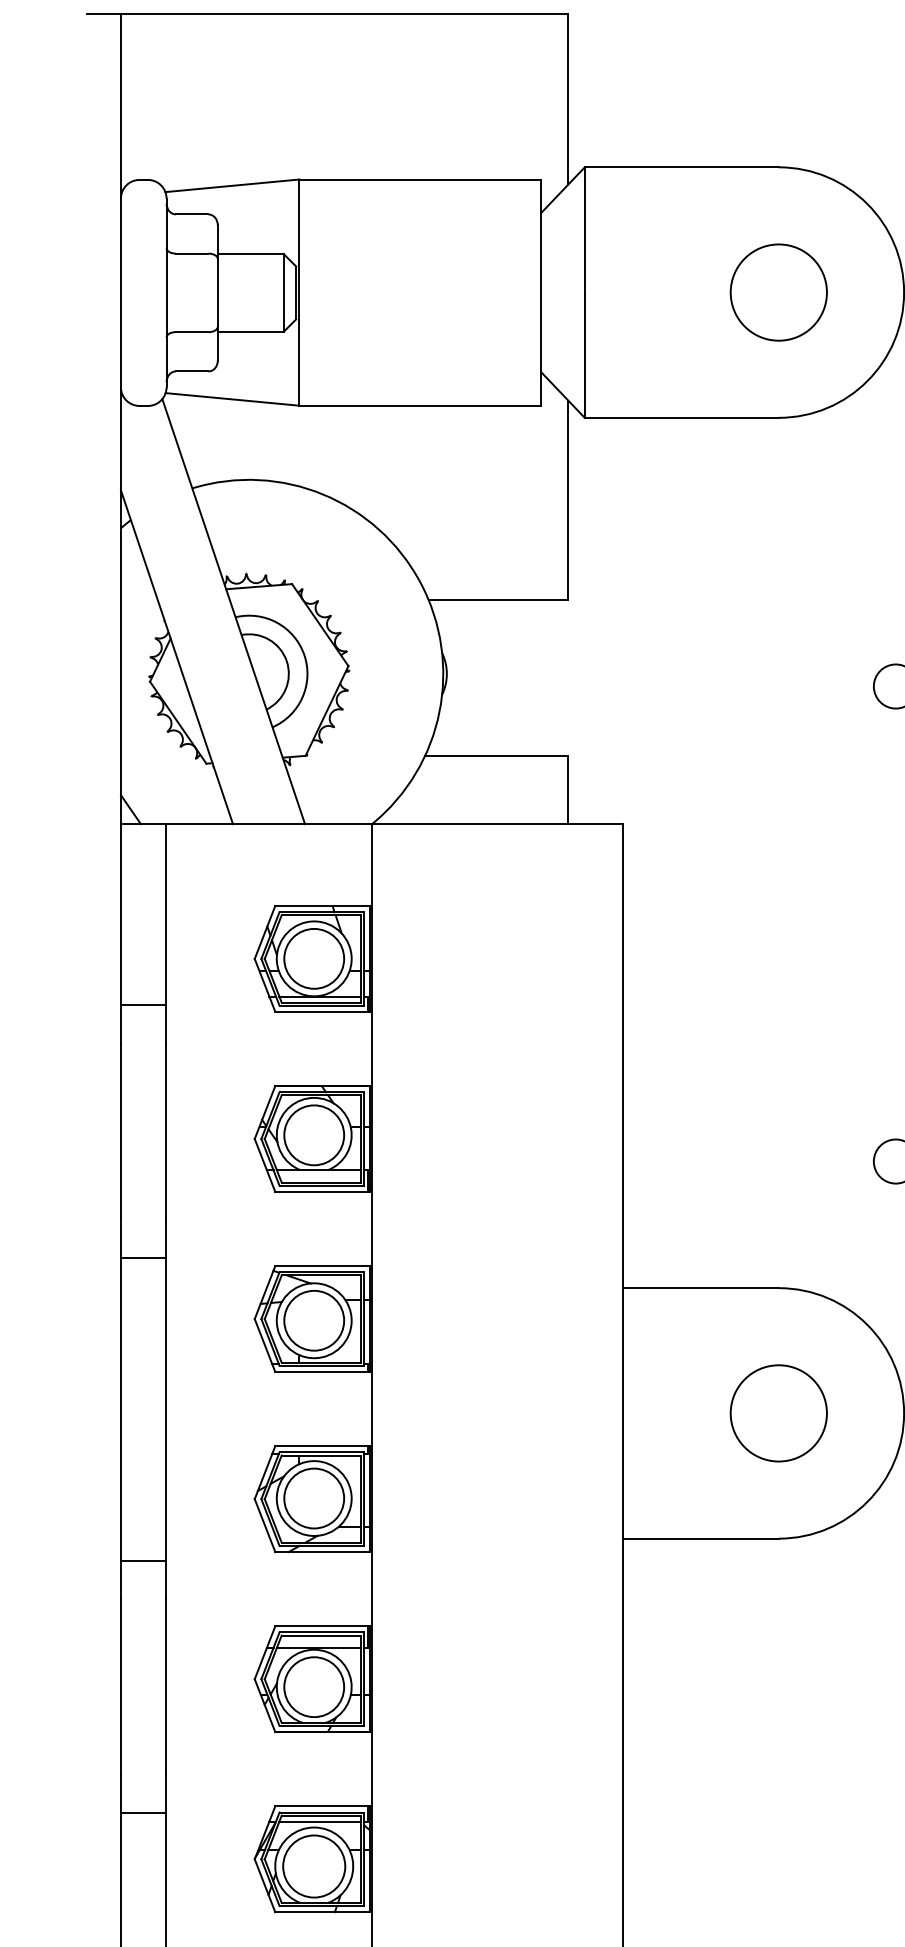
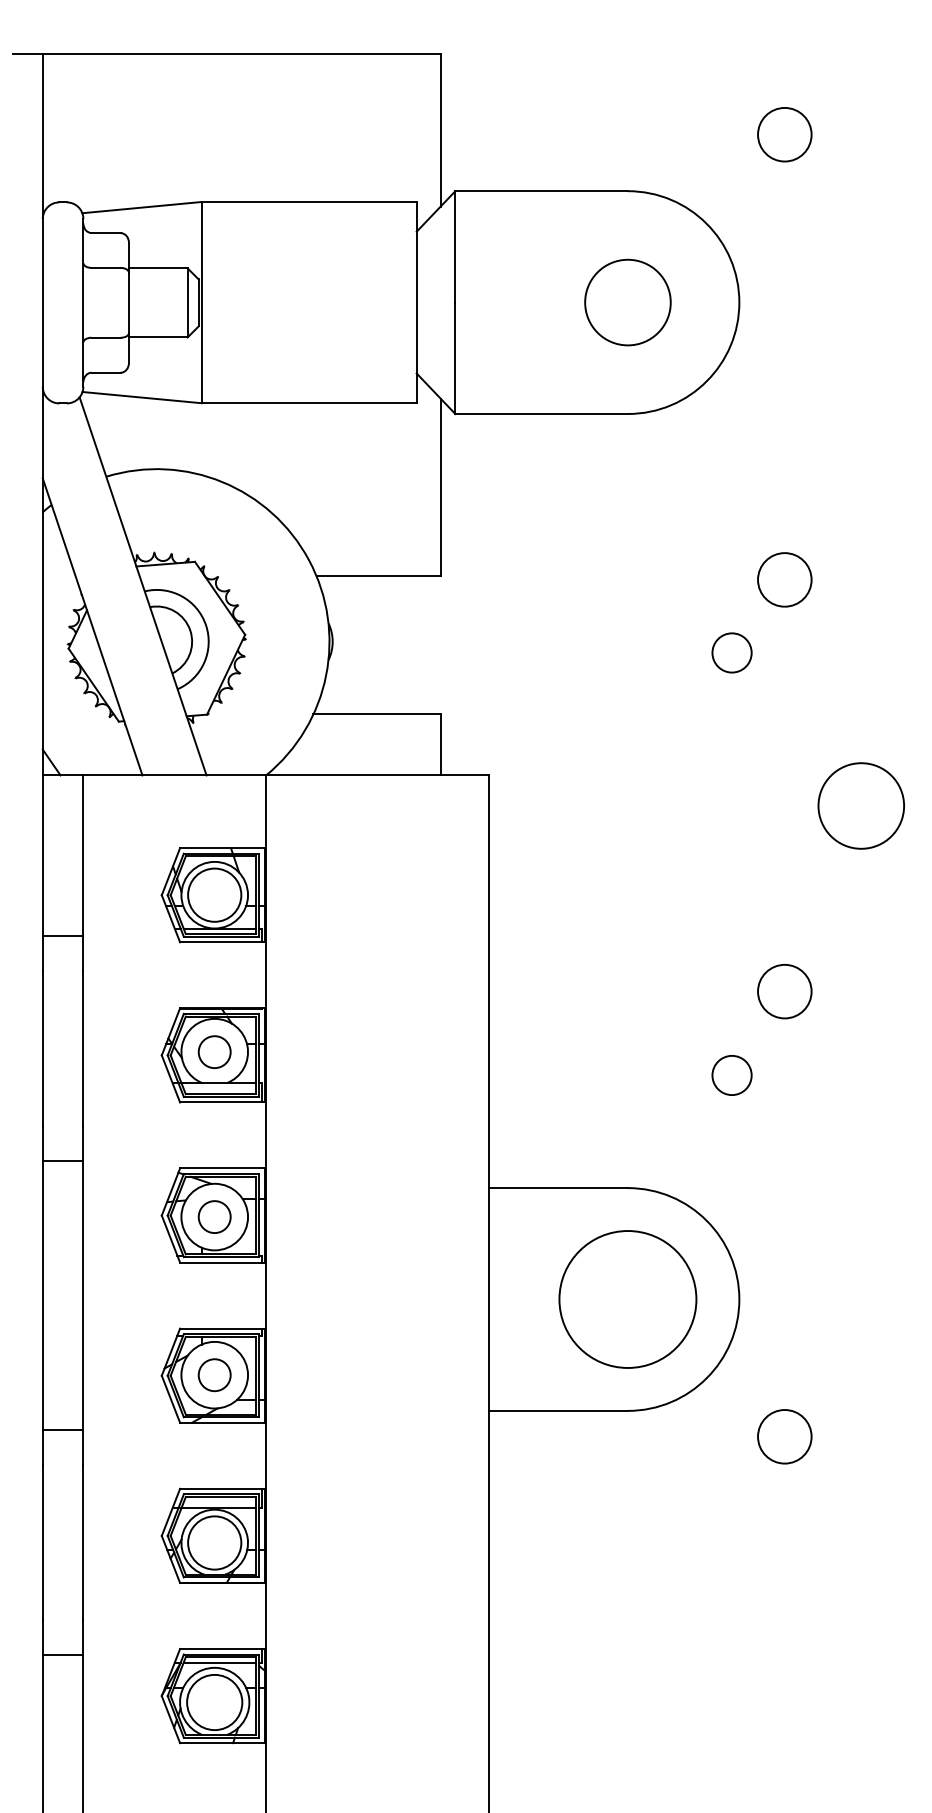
circle: (313, 1134) -> (214, 1051), size x0.6
circle: (313, 1320) -> (214, 1216), size x0.6
circle: (778, 1413) -> (627, 1299), size x1.6
circle: (313, 1497) -> (214, 1374), size x0.6

